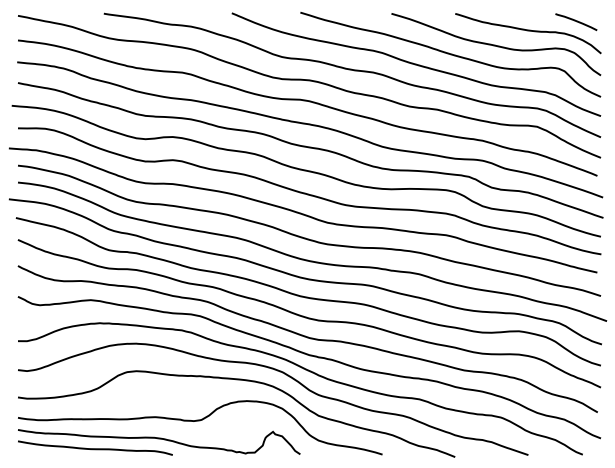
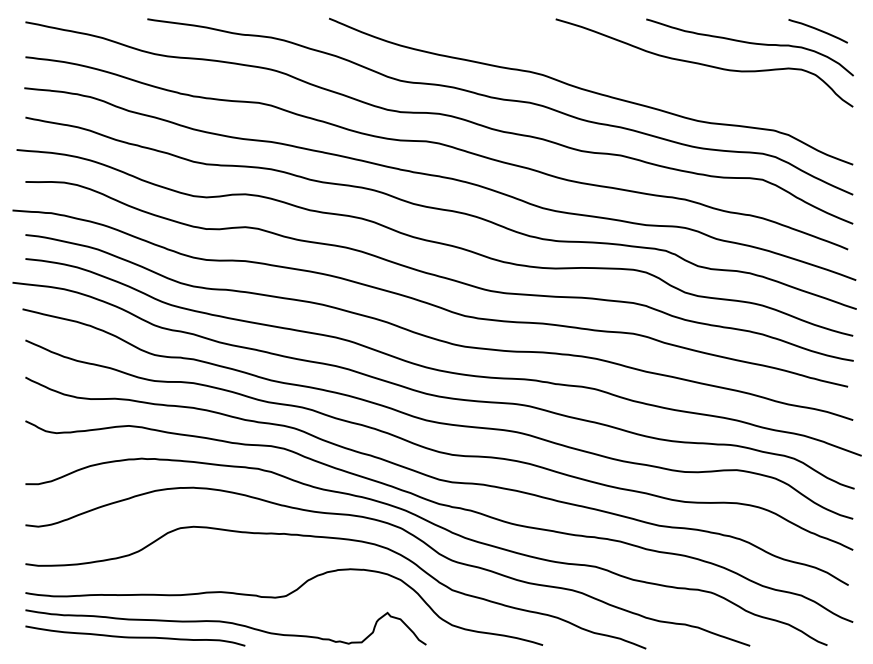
curve: (450, 54) -> (639, 77), removed

